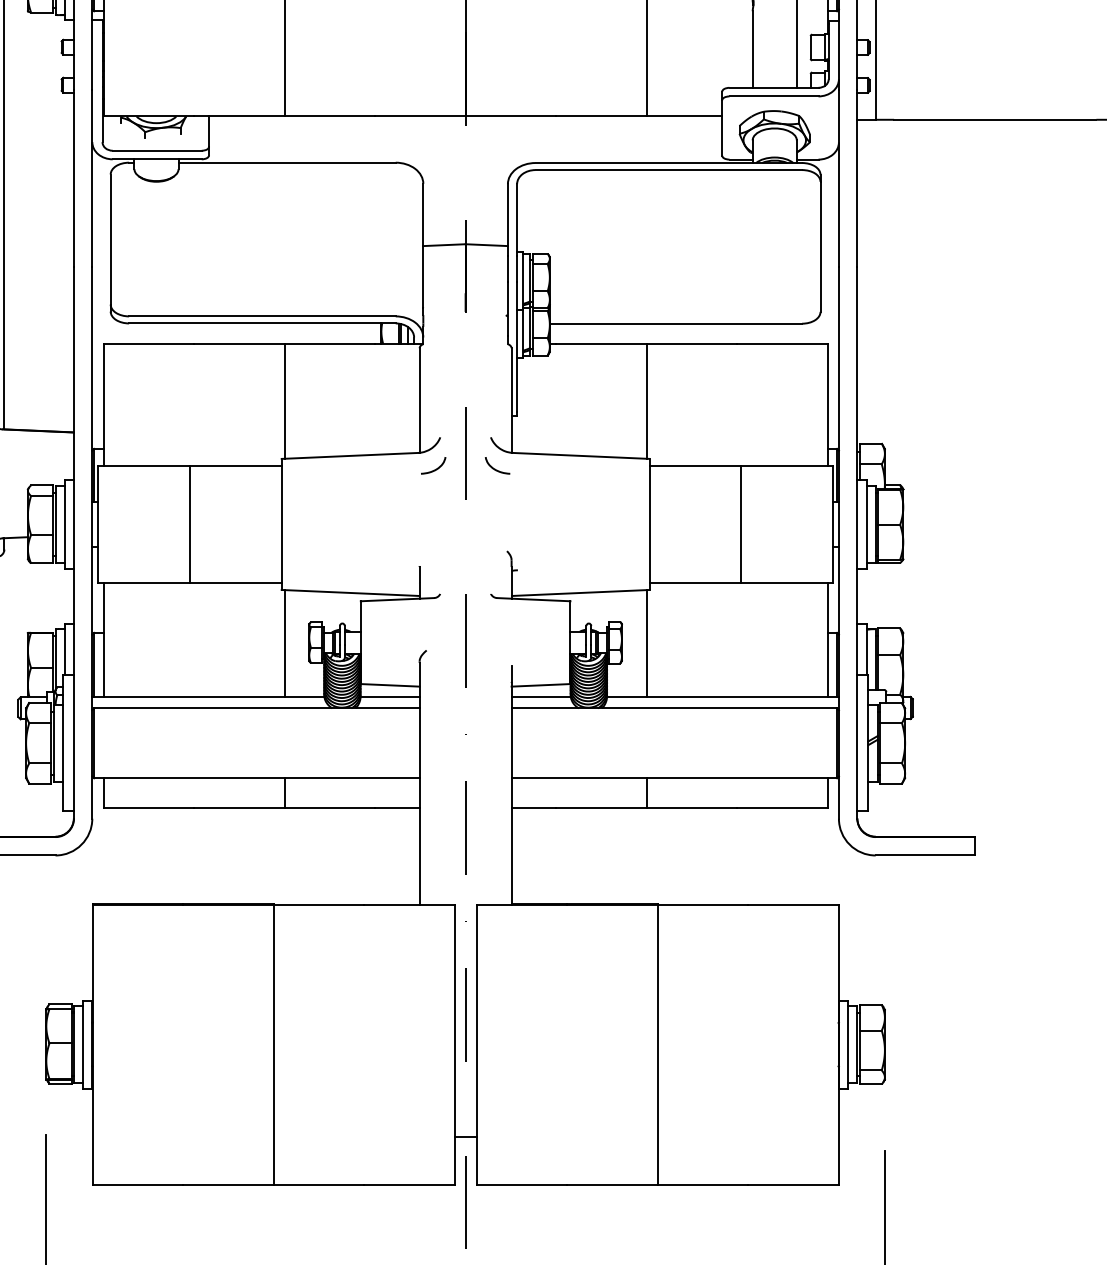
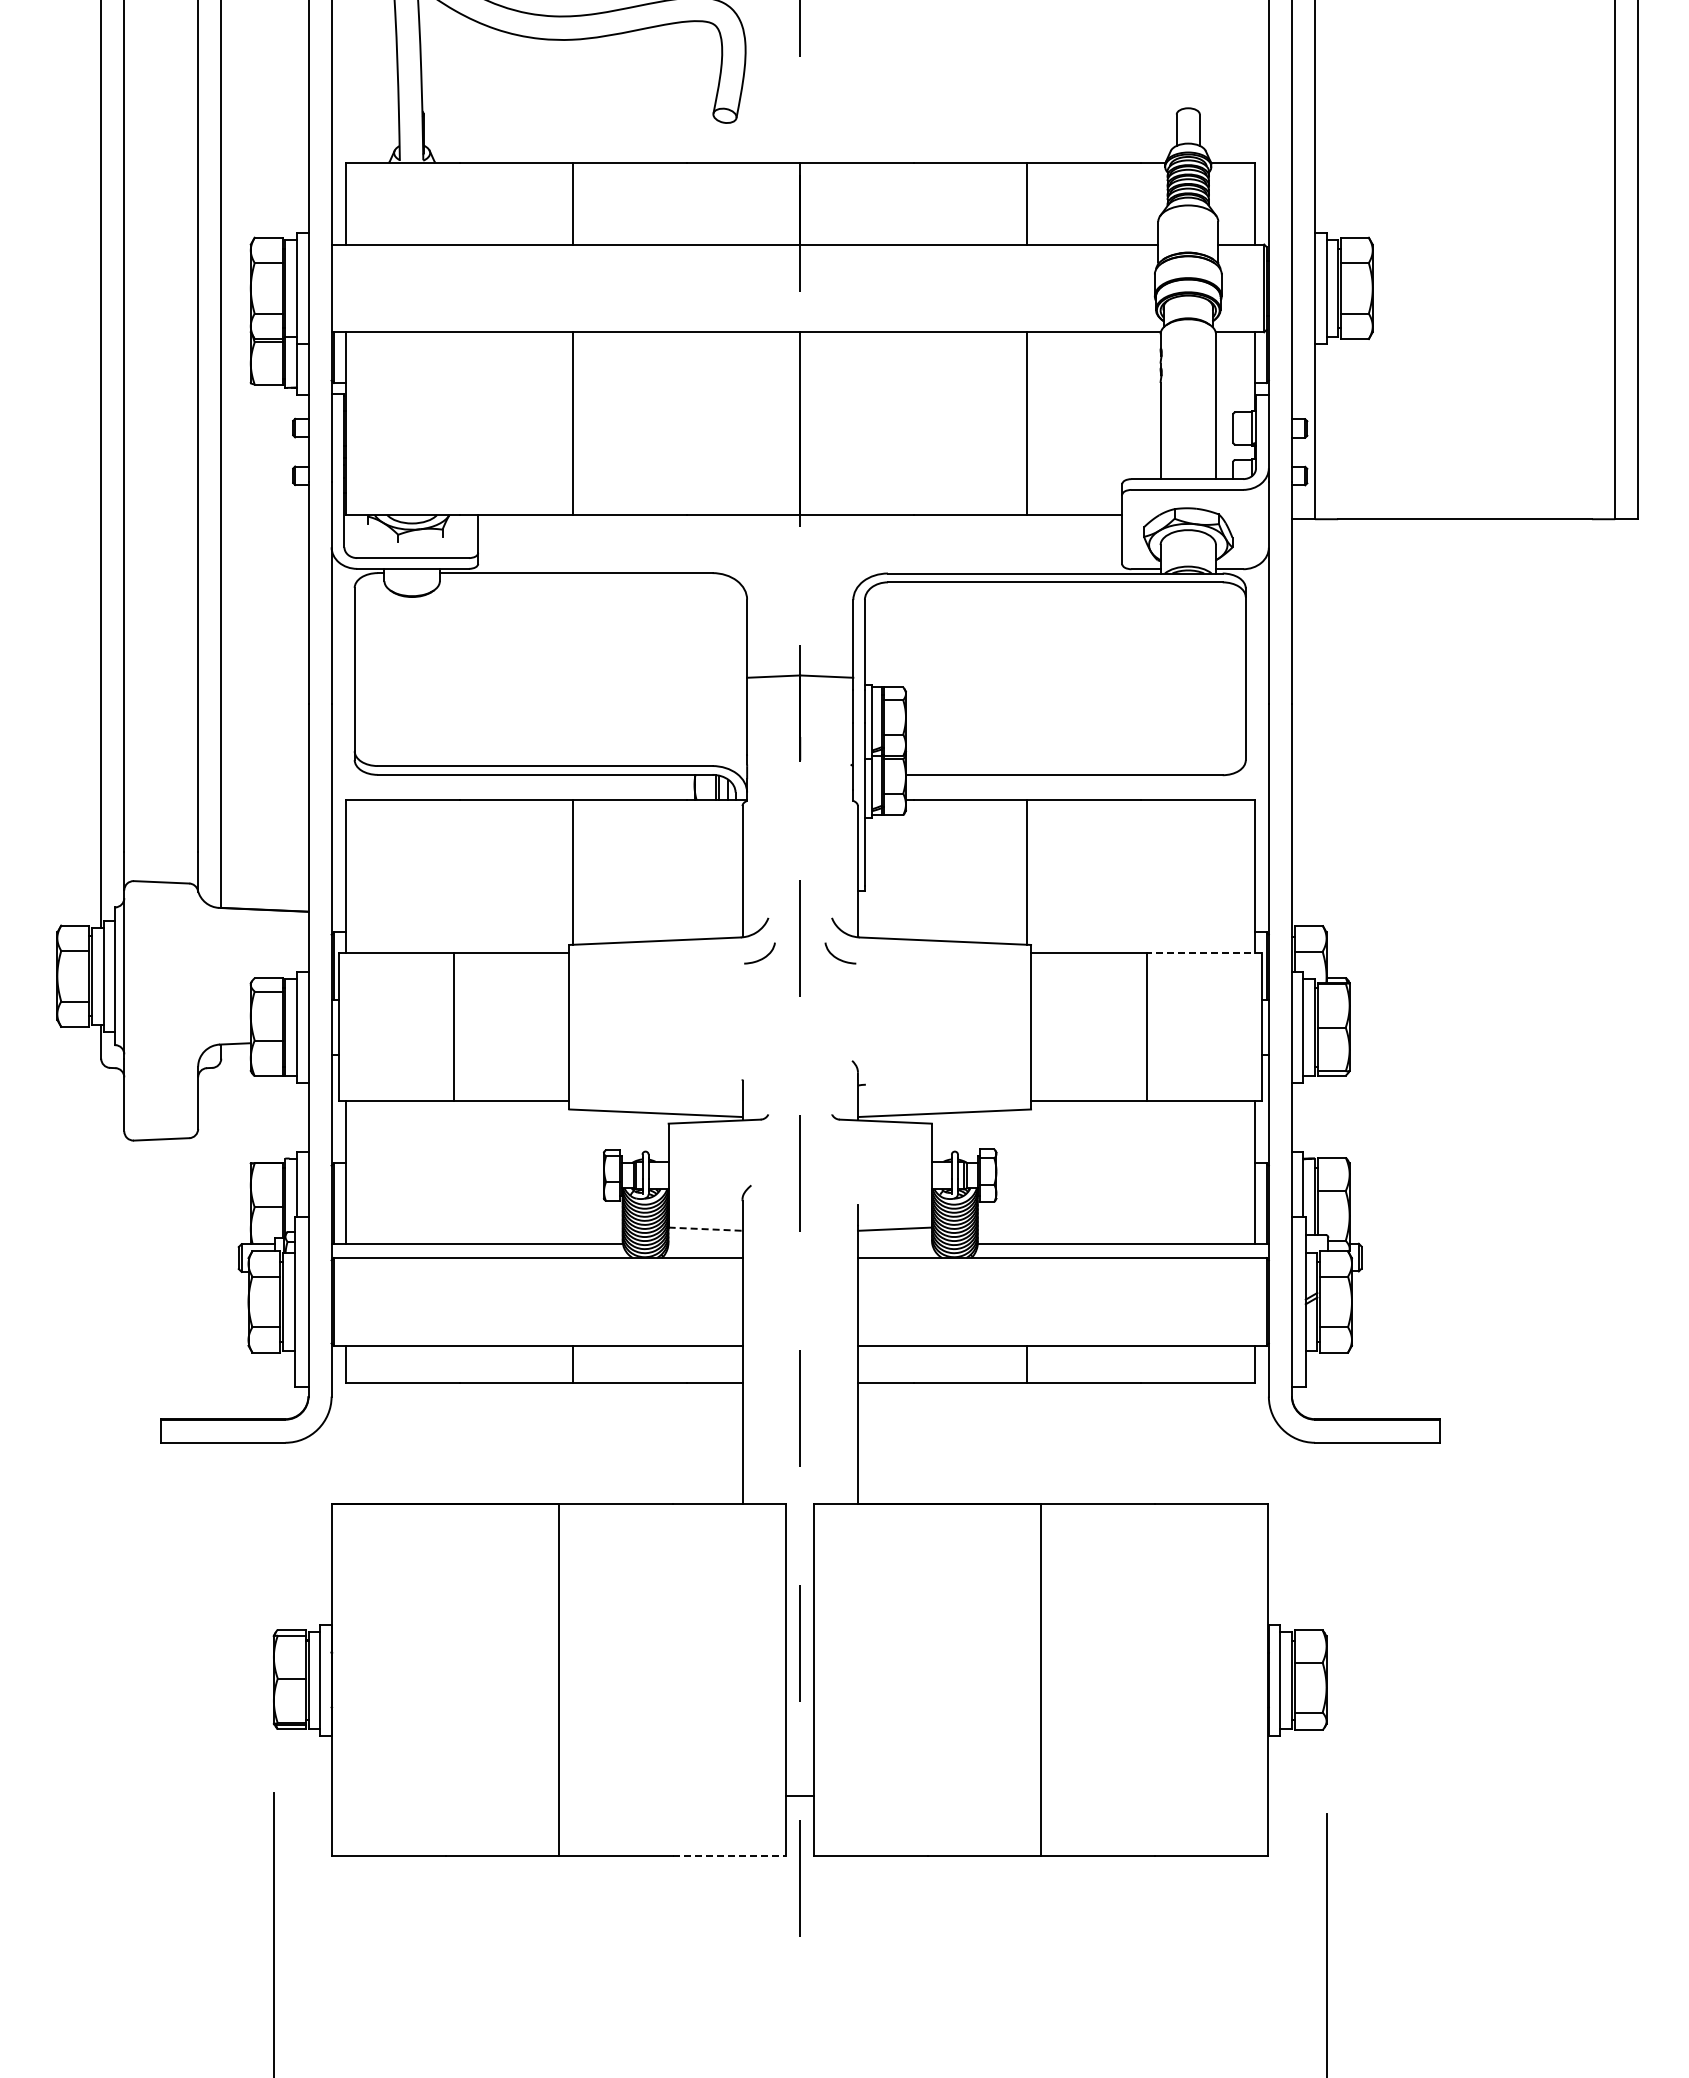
line: (787, 465) -> (1204, 953), solid -> dashed
line: (285, 643) -> (573, 1176), removed
line: (646, 643) -> (1027, 1176), removed
line: (390, 685) -> (705, 1229), solid -> dashed
line: (390, 697) -> (705, 1244), removed
line: (540, 697) -> (894, 1244), removed
line: (409, 1185) -> (729, 1856), solid -> dashed

